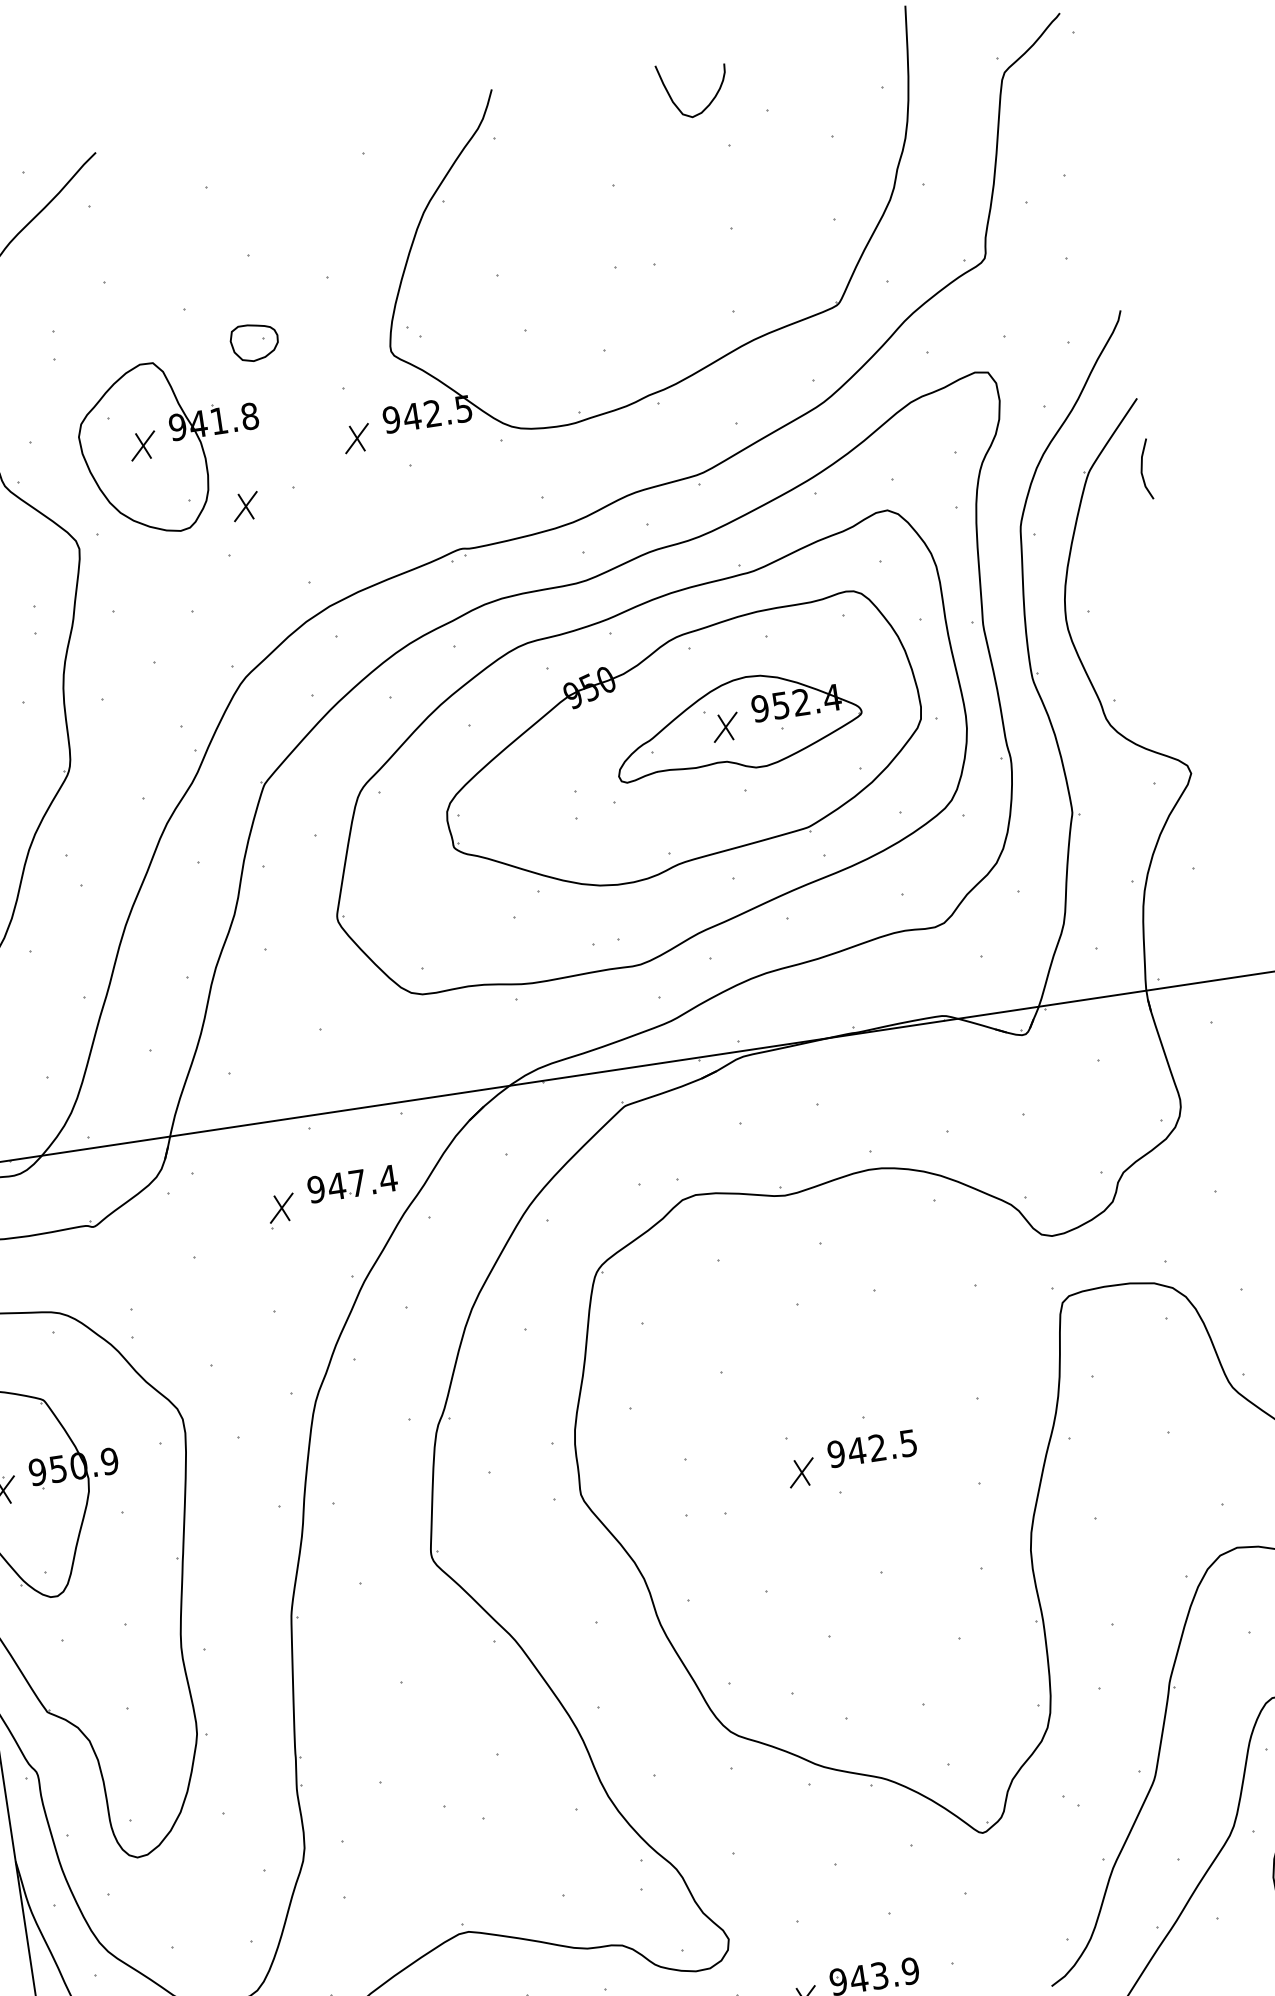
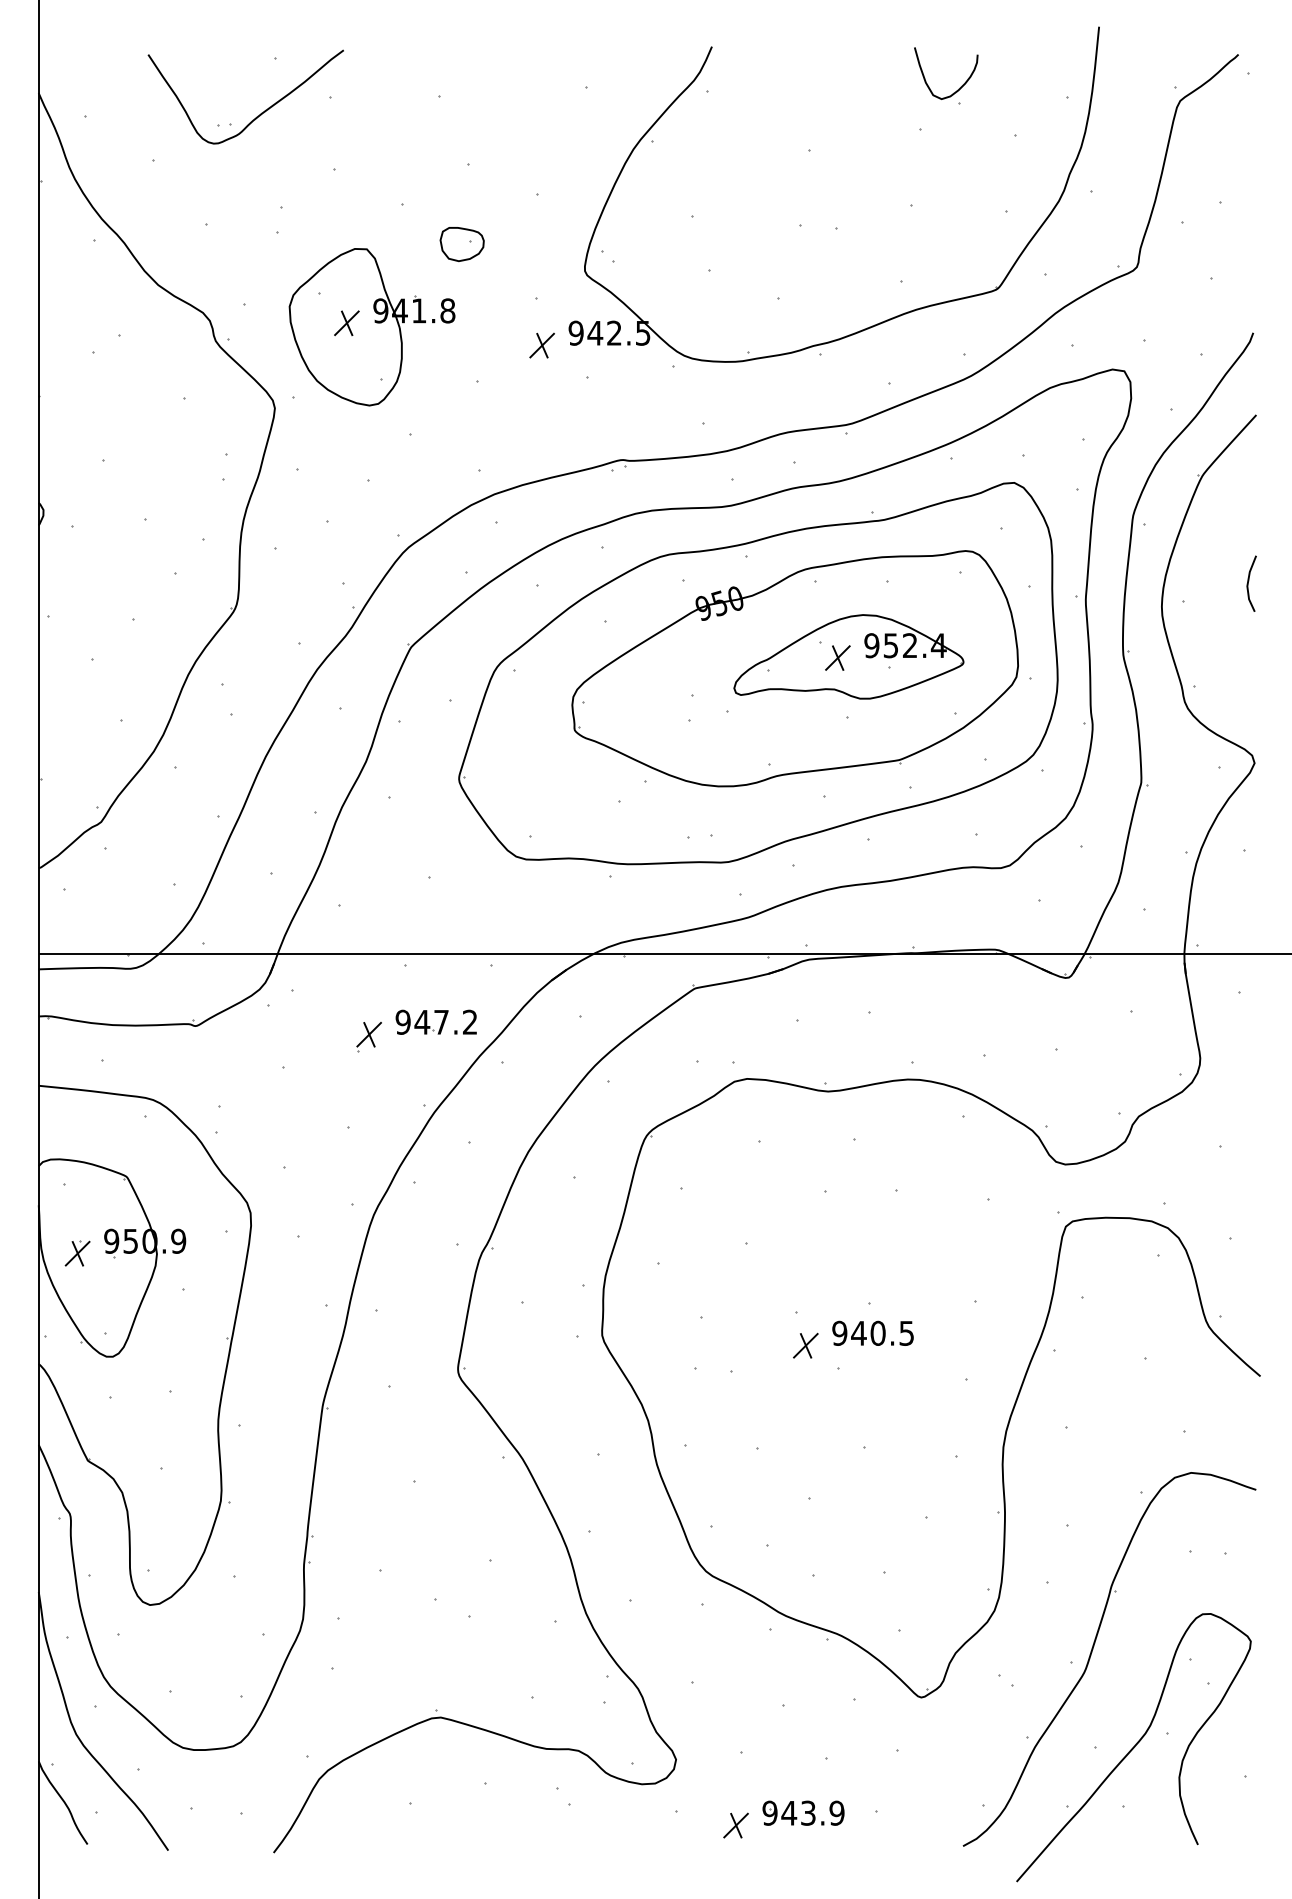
curve: (710, 100) -> (960, 86), moved
line: (1143, 467) -> (1249, 581), moved
part: (245, 506) -> (431, 392), removed
text: (388, 1177) -> (470, 1021), 947.4 -> 947.2
text: (876, 1447) -> (877, 1332), 942.5 -> 940.5

